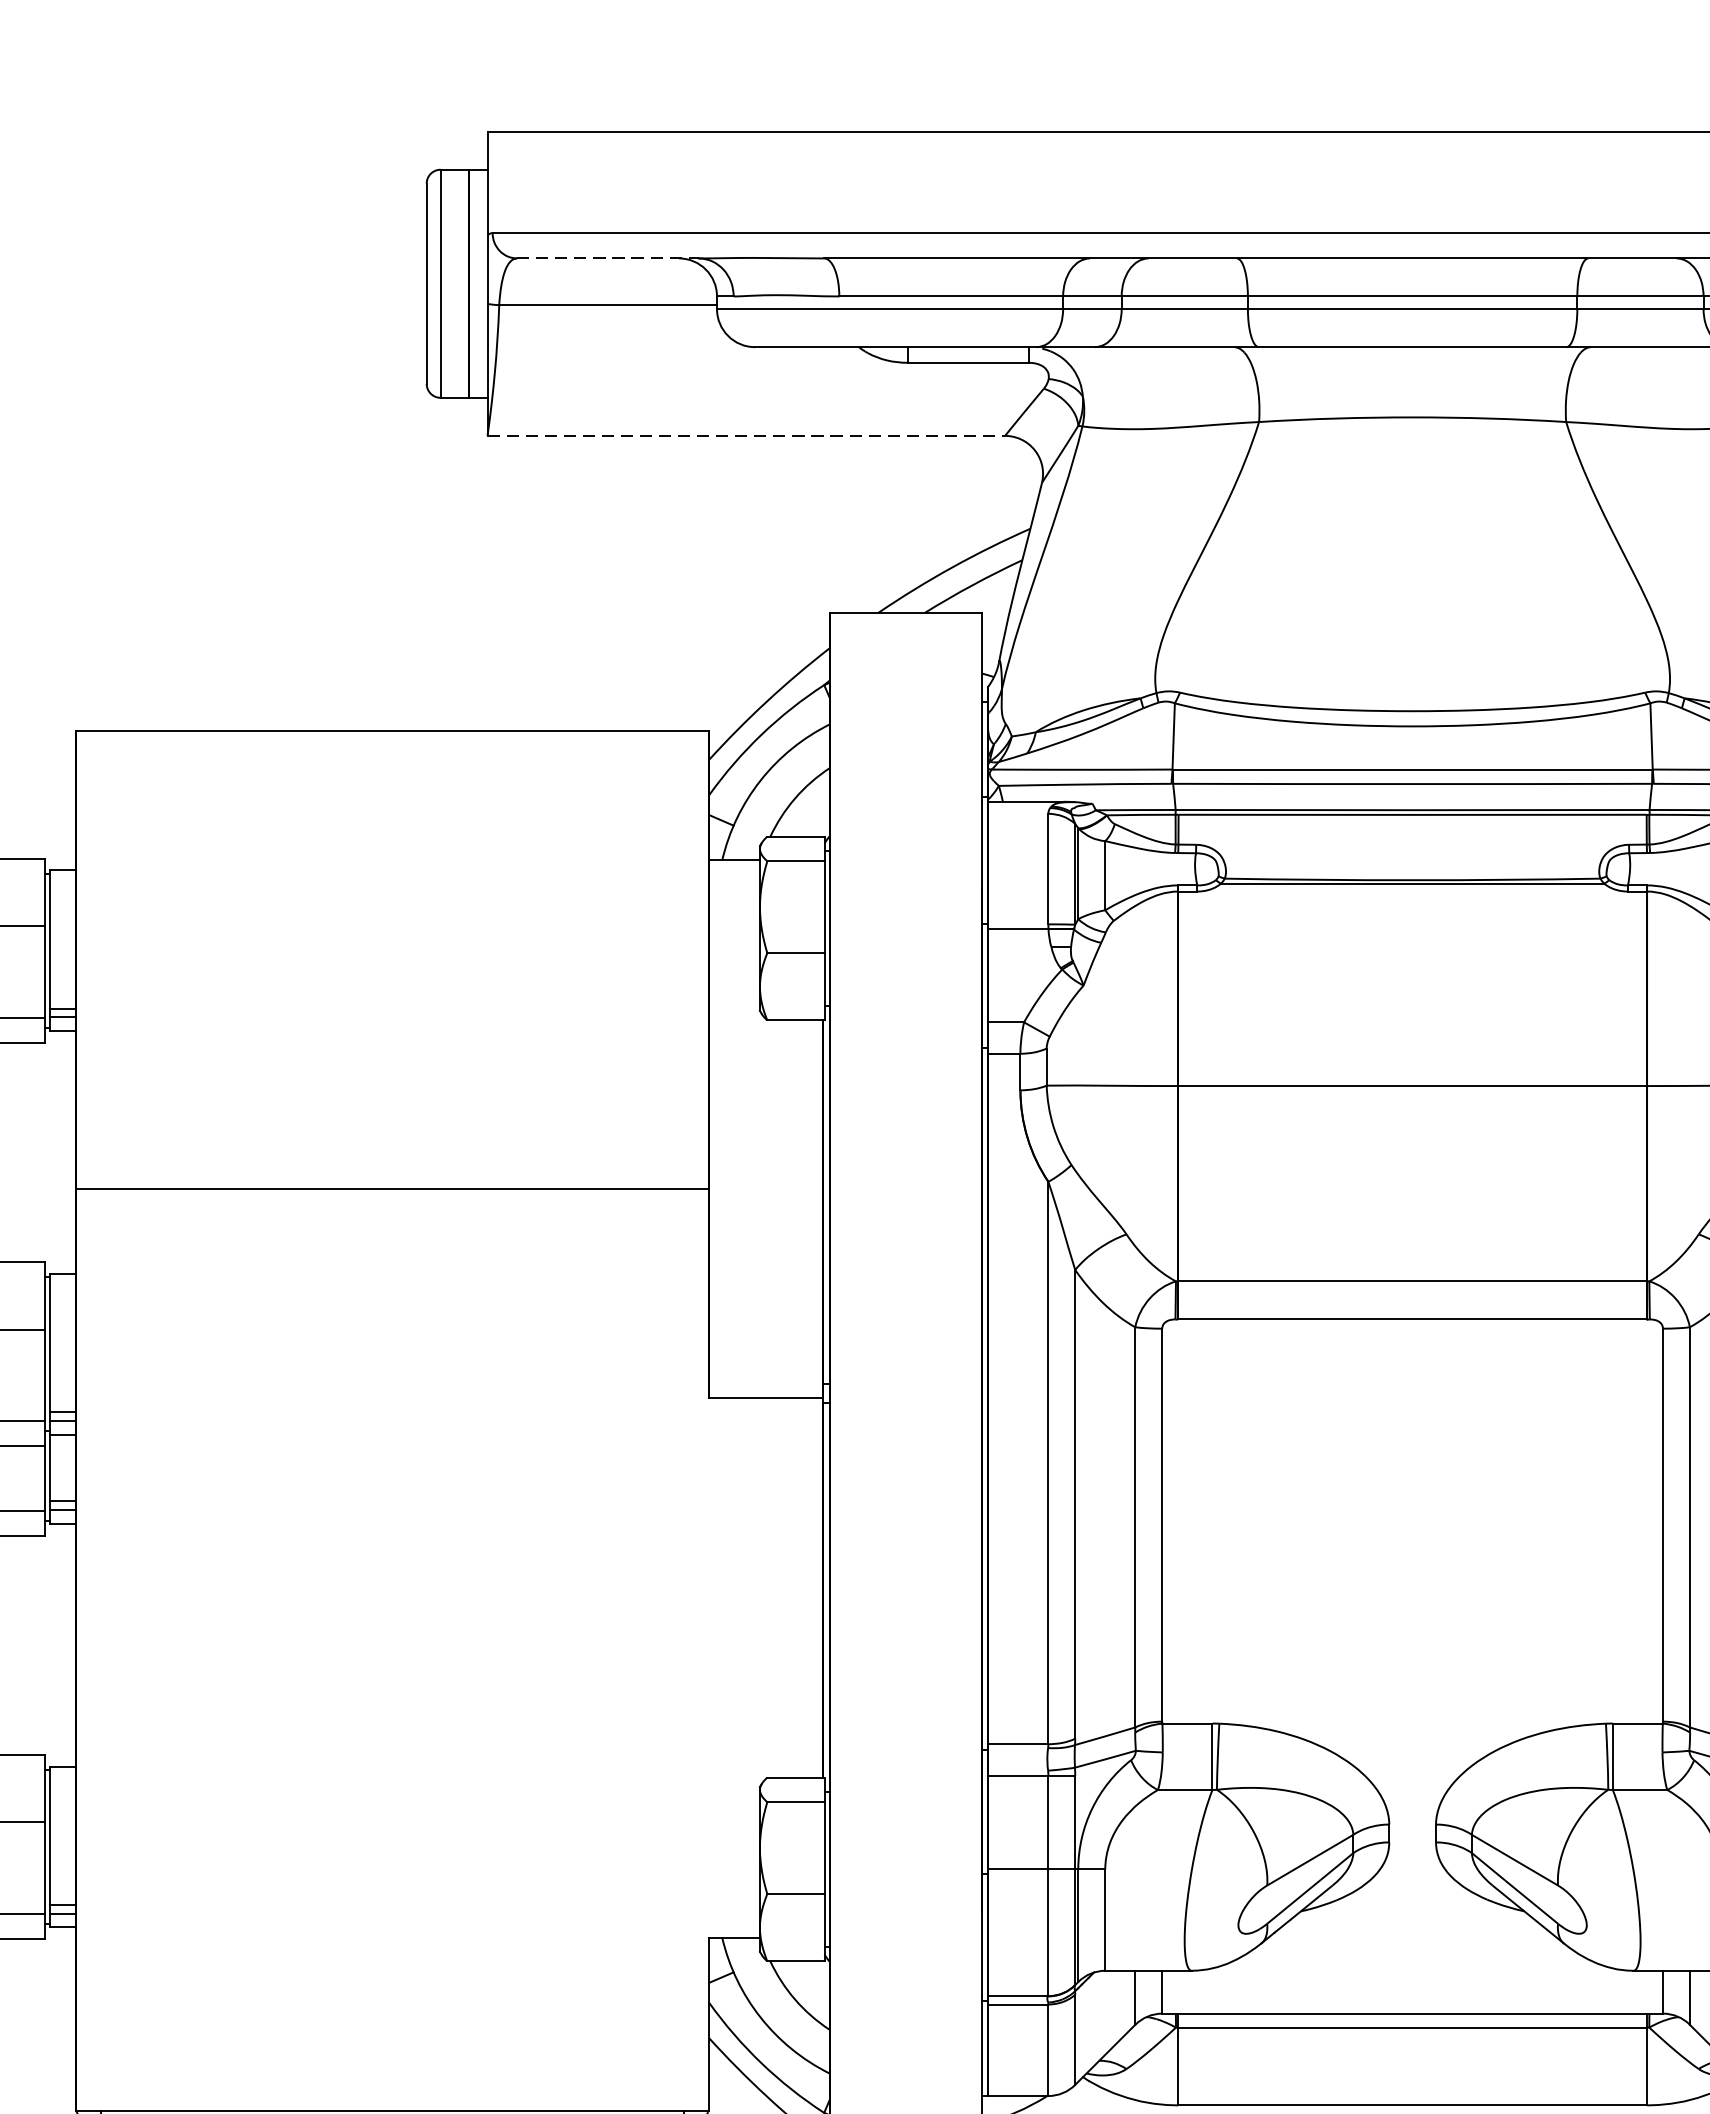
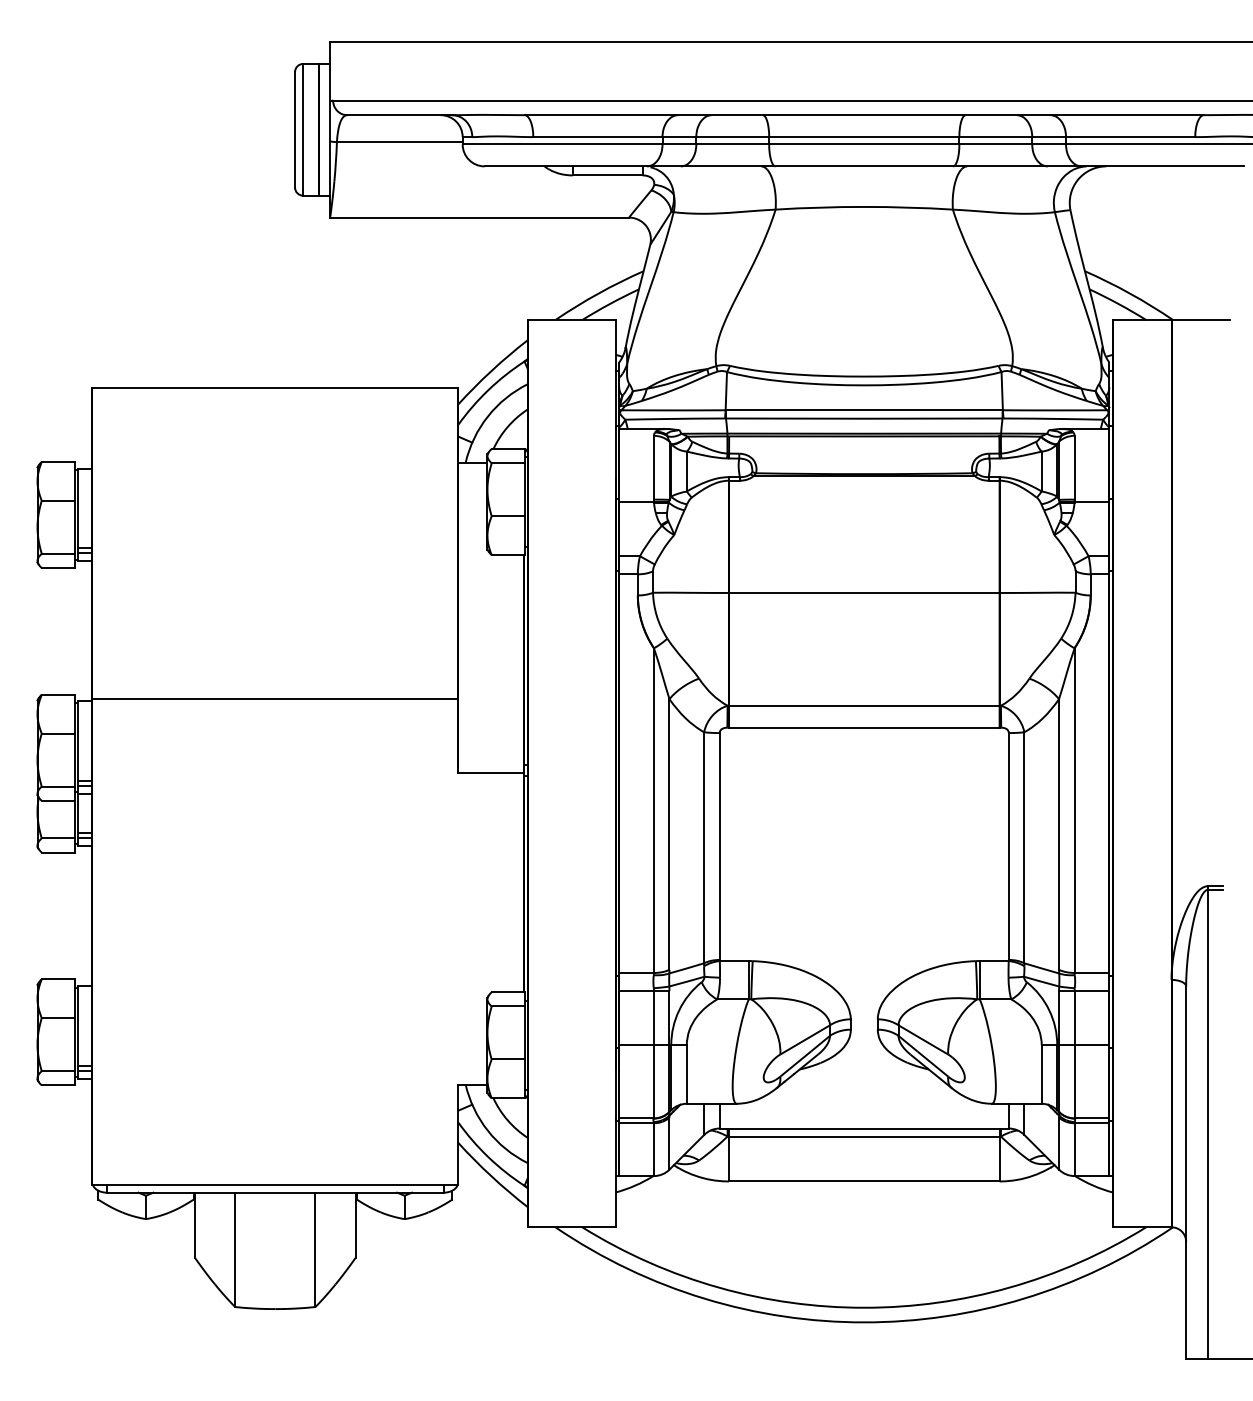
line: (609, 258) -> (400, 115), dashed -> solid
line: (747, 435) -> (480, 217), dashed -> solid
line: (392, 1189) -> (275, 698), moved

